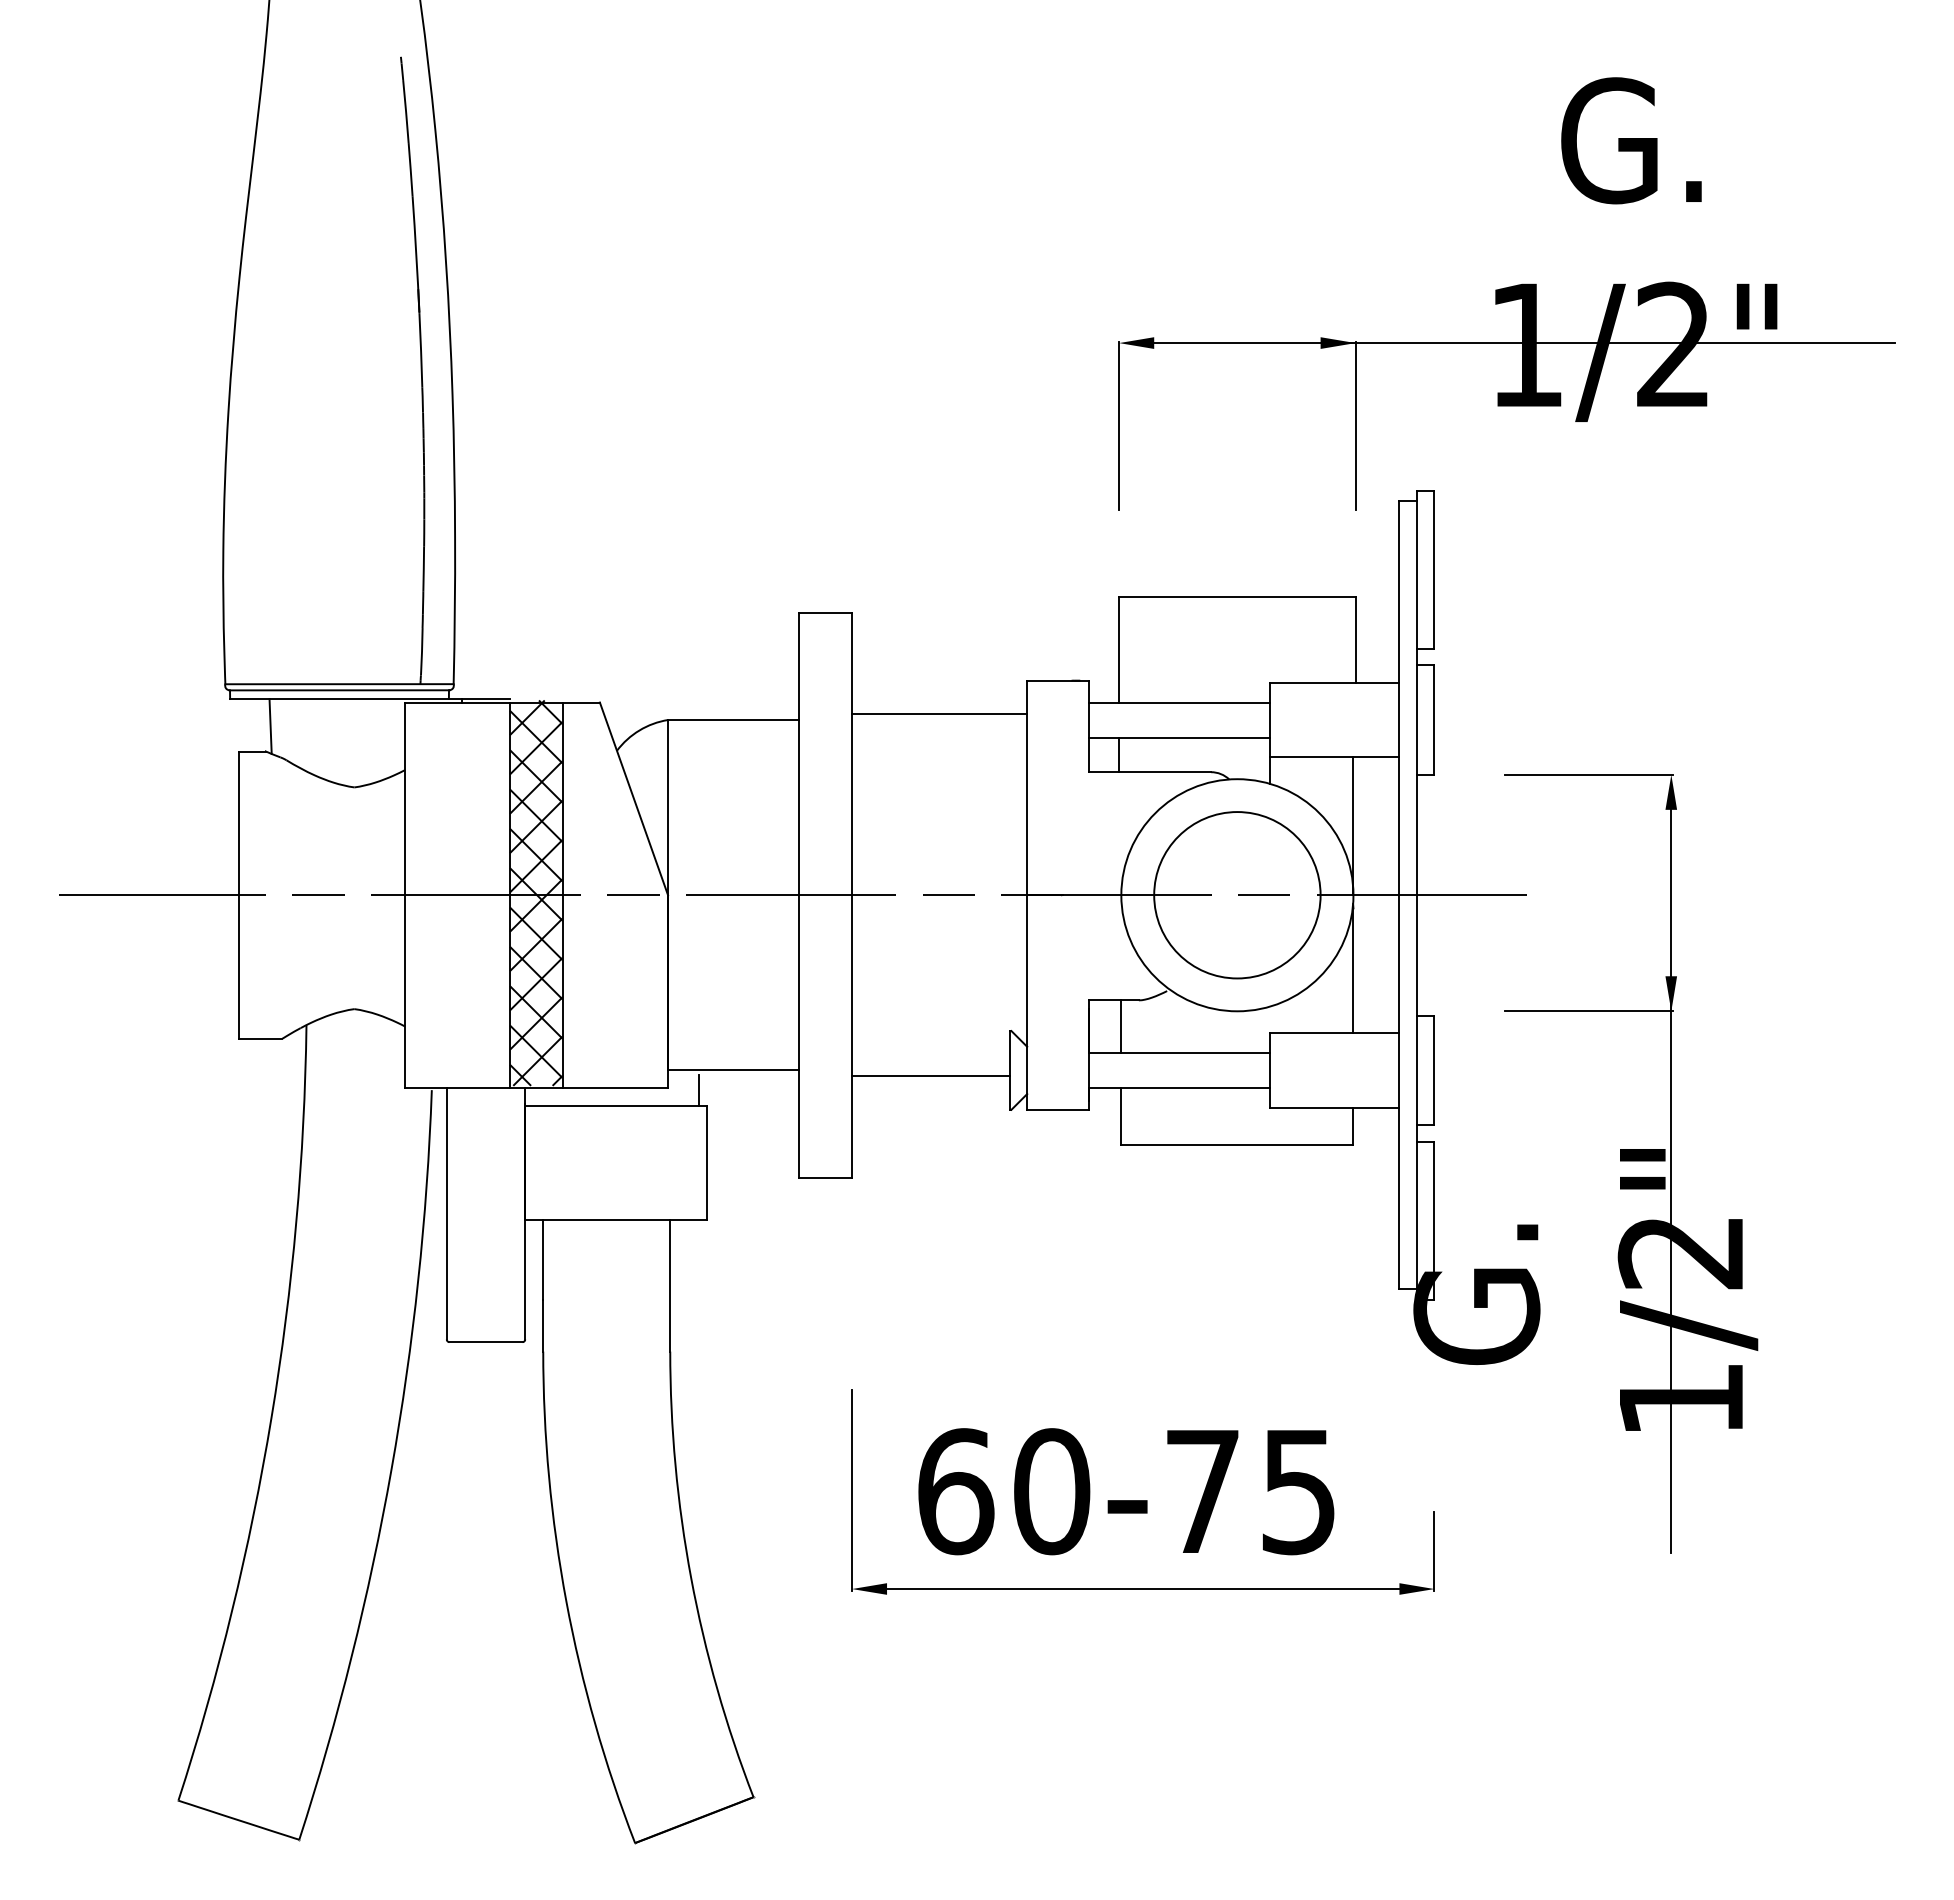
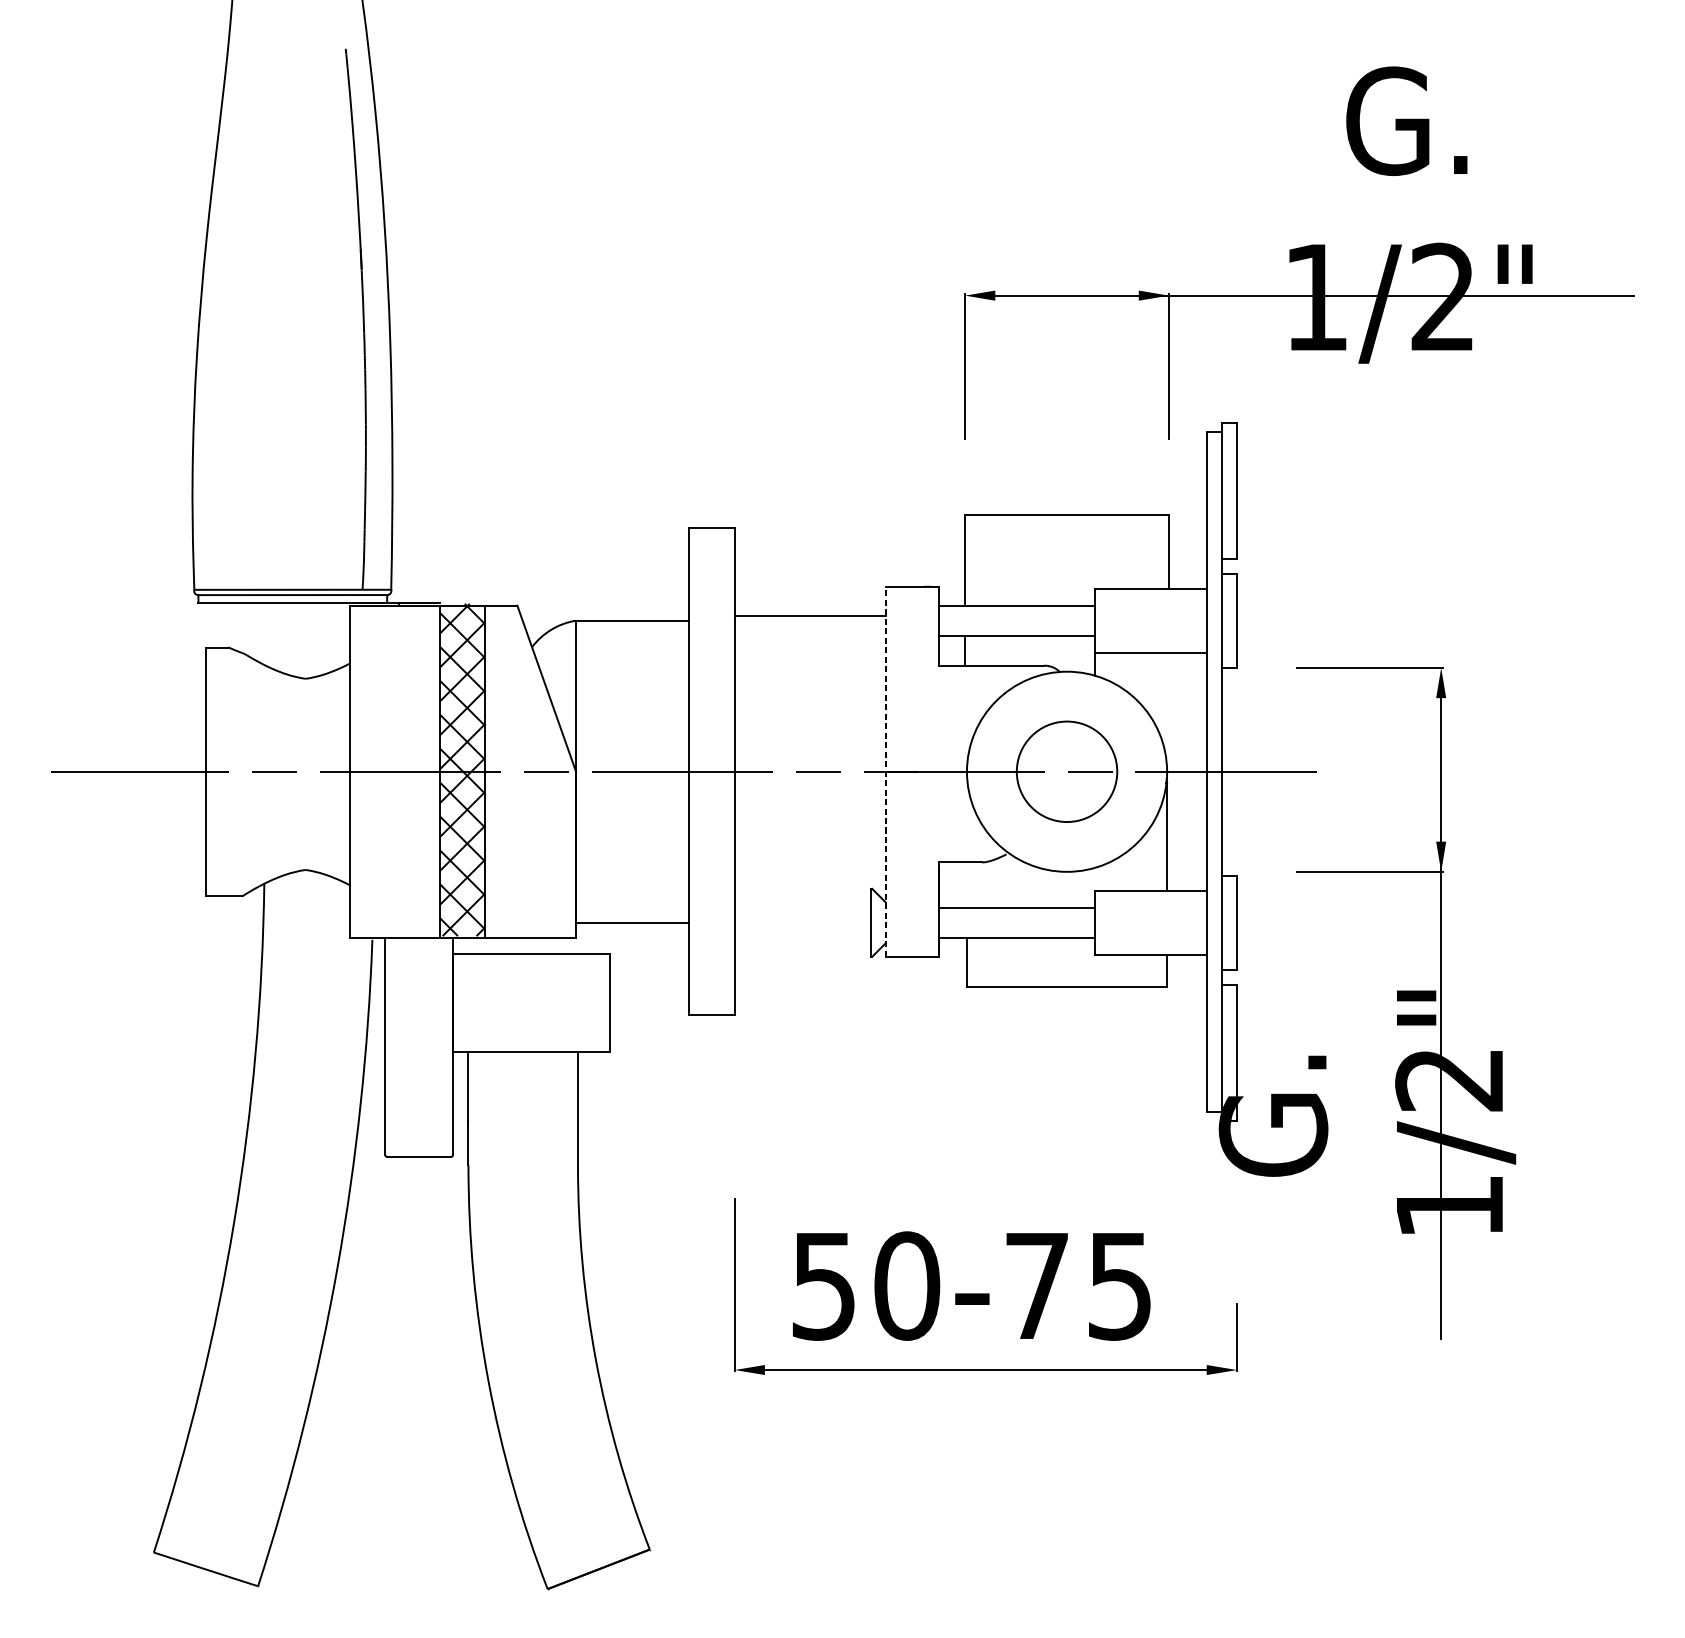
line: (270, 726) -> (233, 626), removed
line: (1353, 826) -> (1167, 712), removed
line: (1027, 895) -> (886, 772), solid -> dashed
circle: (1237, 895) -> (1067, 772), size x0.7
line: (1121, 1026) -> (967, 884), removed
line: (930, 1076) -> (802, 928), removed
line: (698, 1090) -> (602, 940), removed
text: (956, 1491) -> (824, 1285), 60-75 -> 50-75

